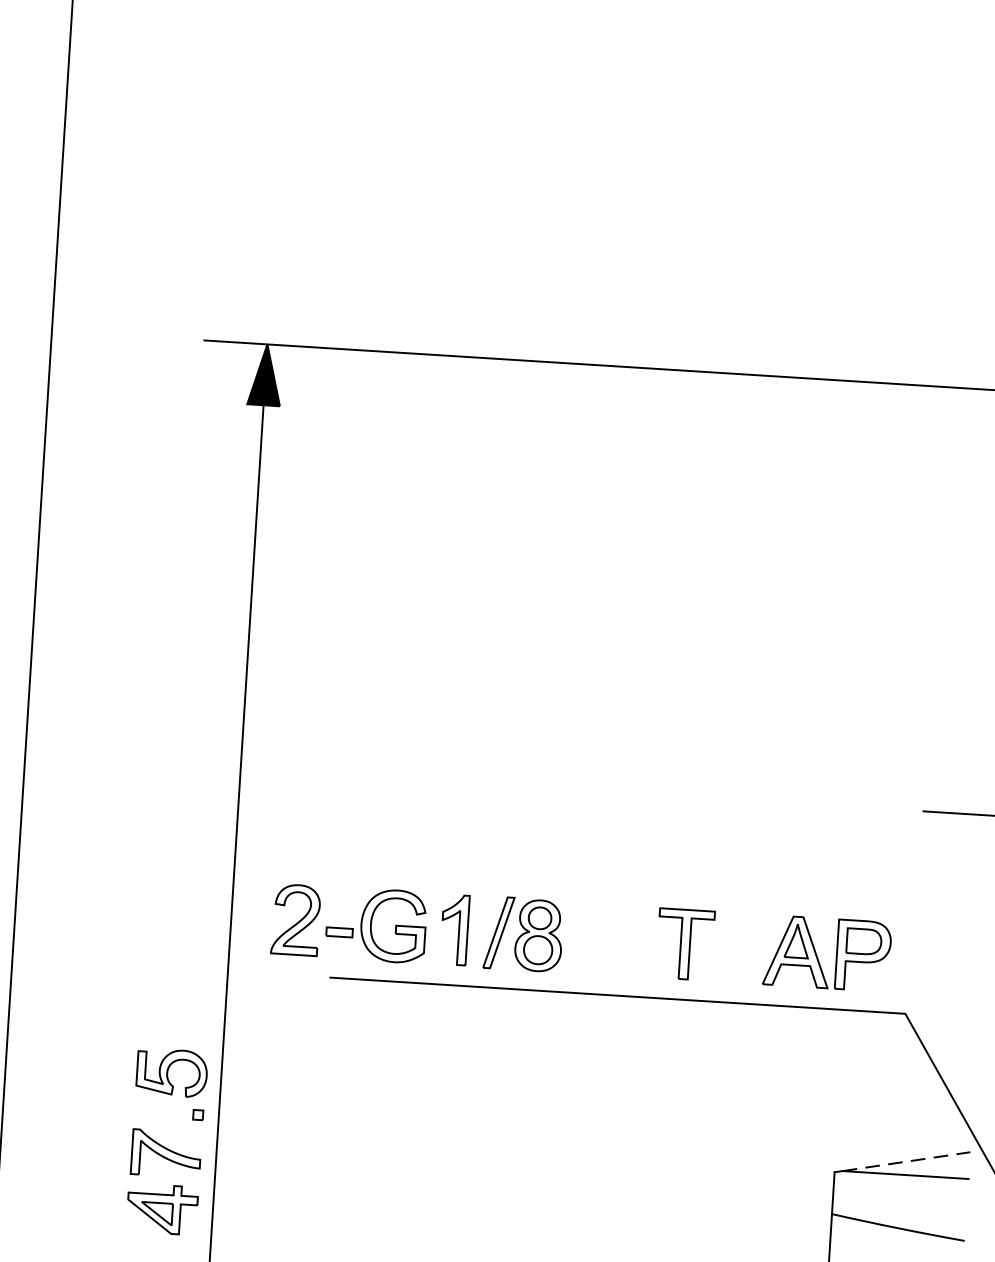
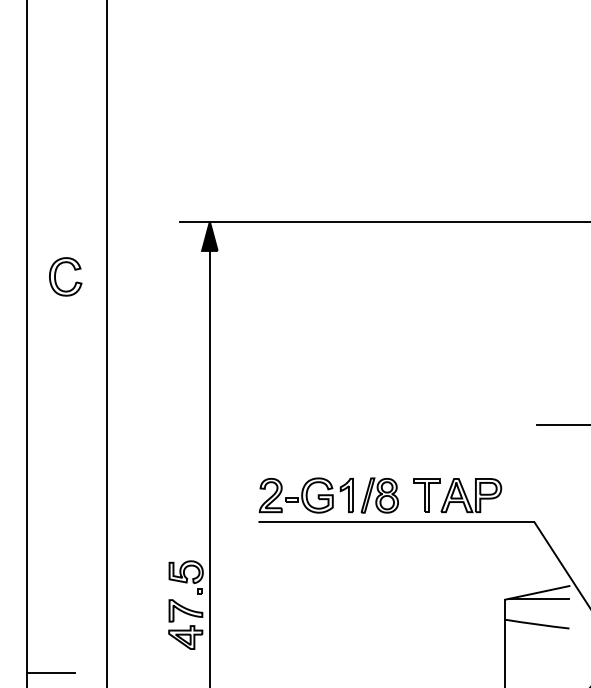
part: (416, 927) -> (328, 495), moved
part: (827, 953) -> (471, 495), moved
line: (906, 1161) -> (539, 592), dashed -> solid

